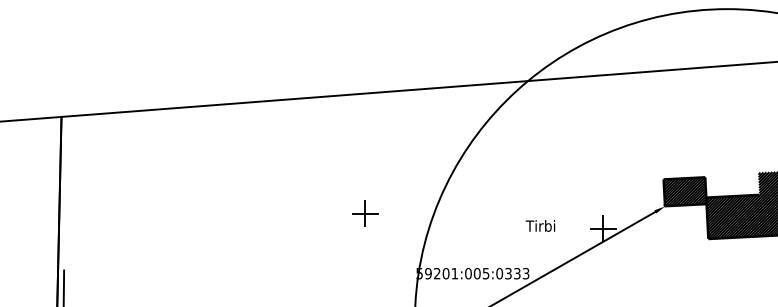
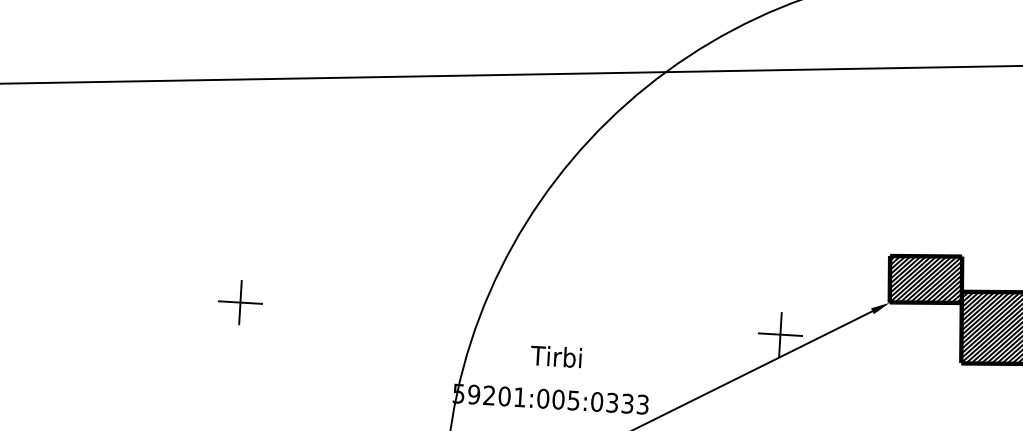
part: (365, 213) -> (240, 302), moved
text: (540, 225) -> (556, 355), moved

